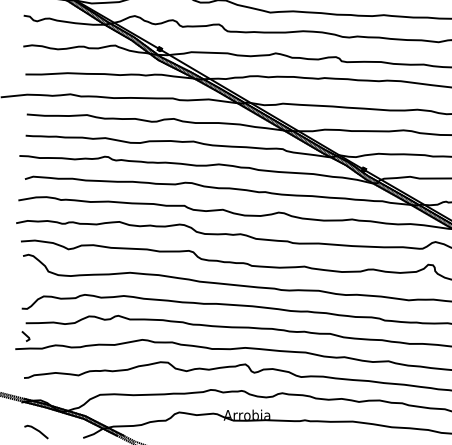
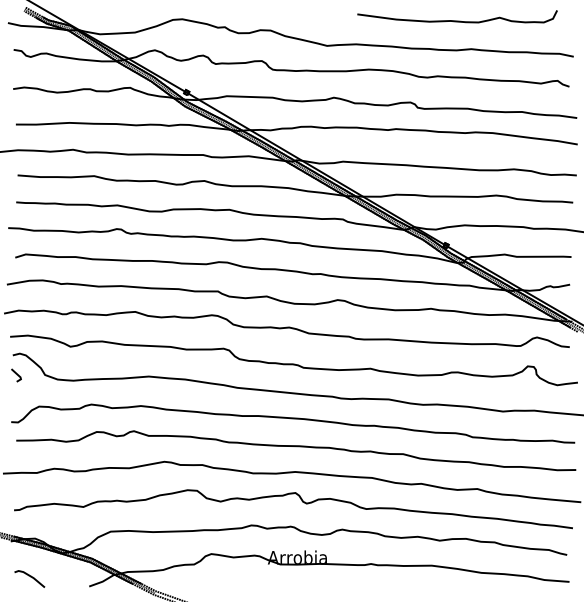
line: (25, 335) -> (16, 374), moved

